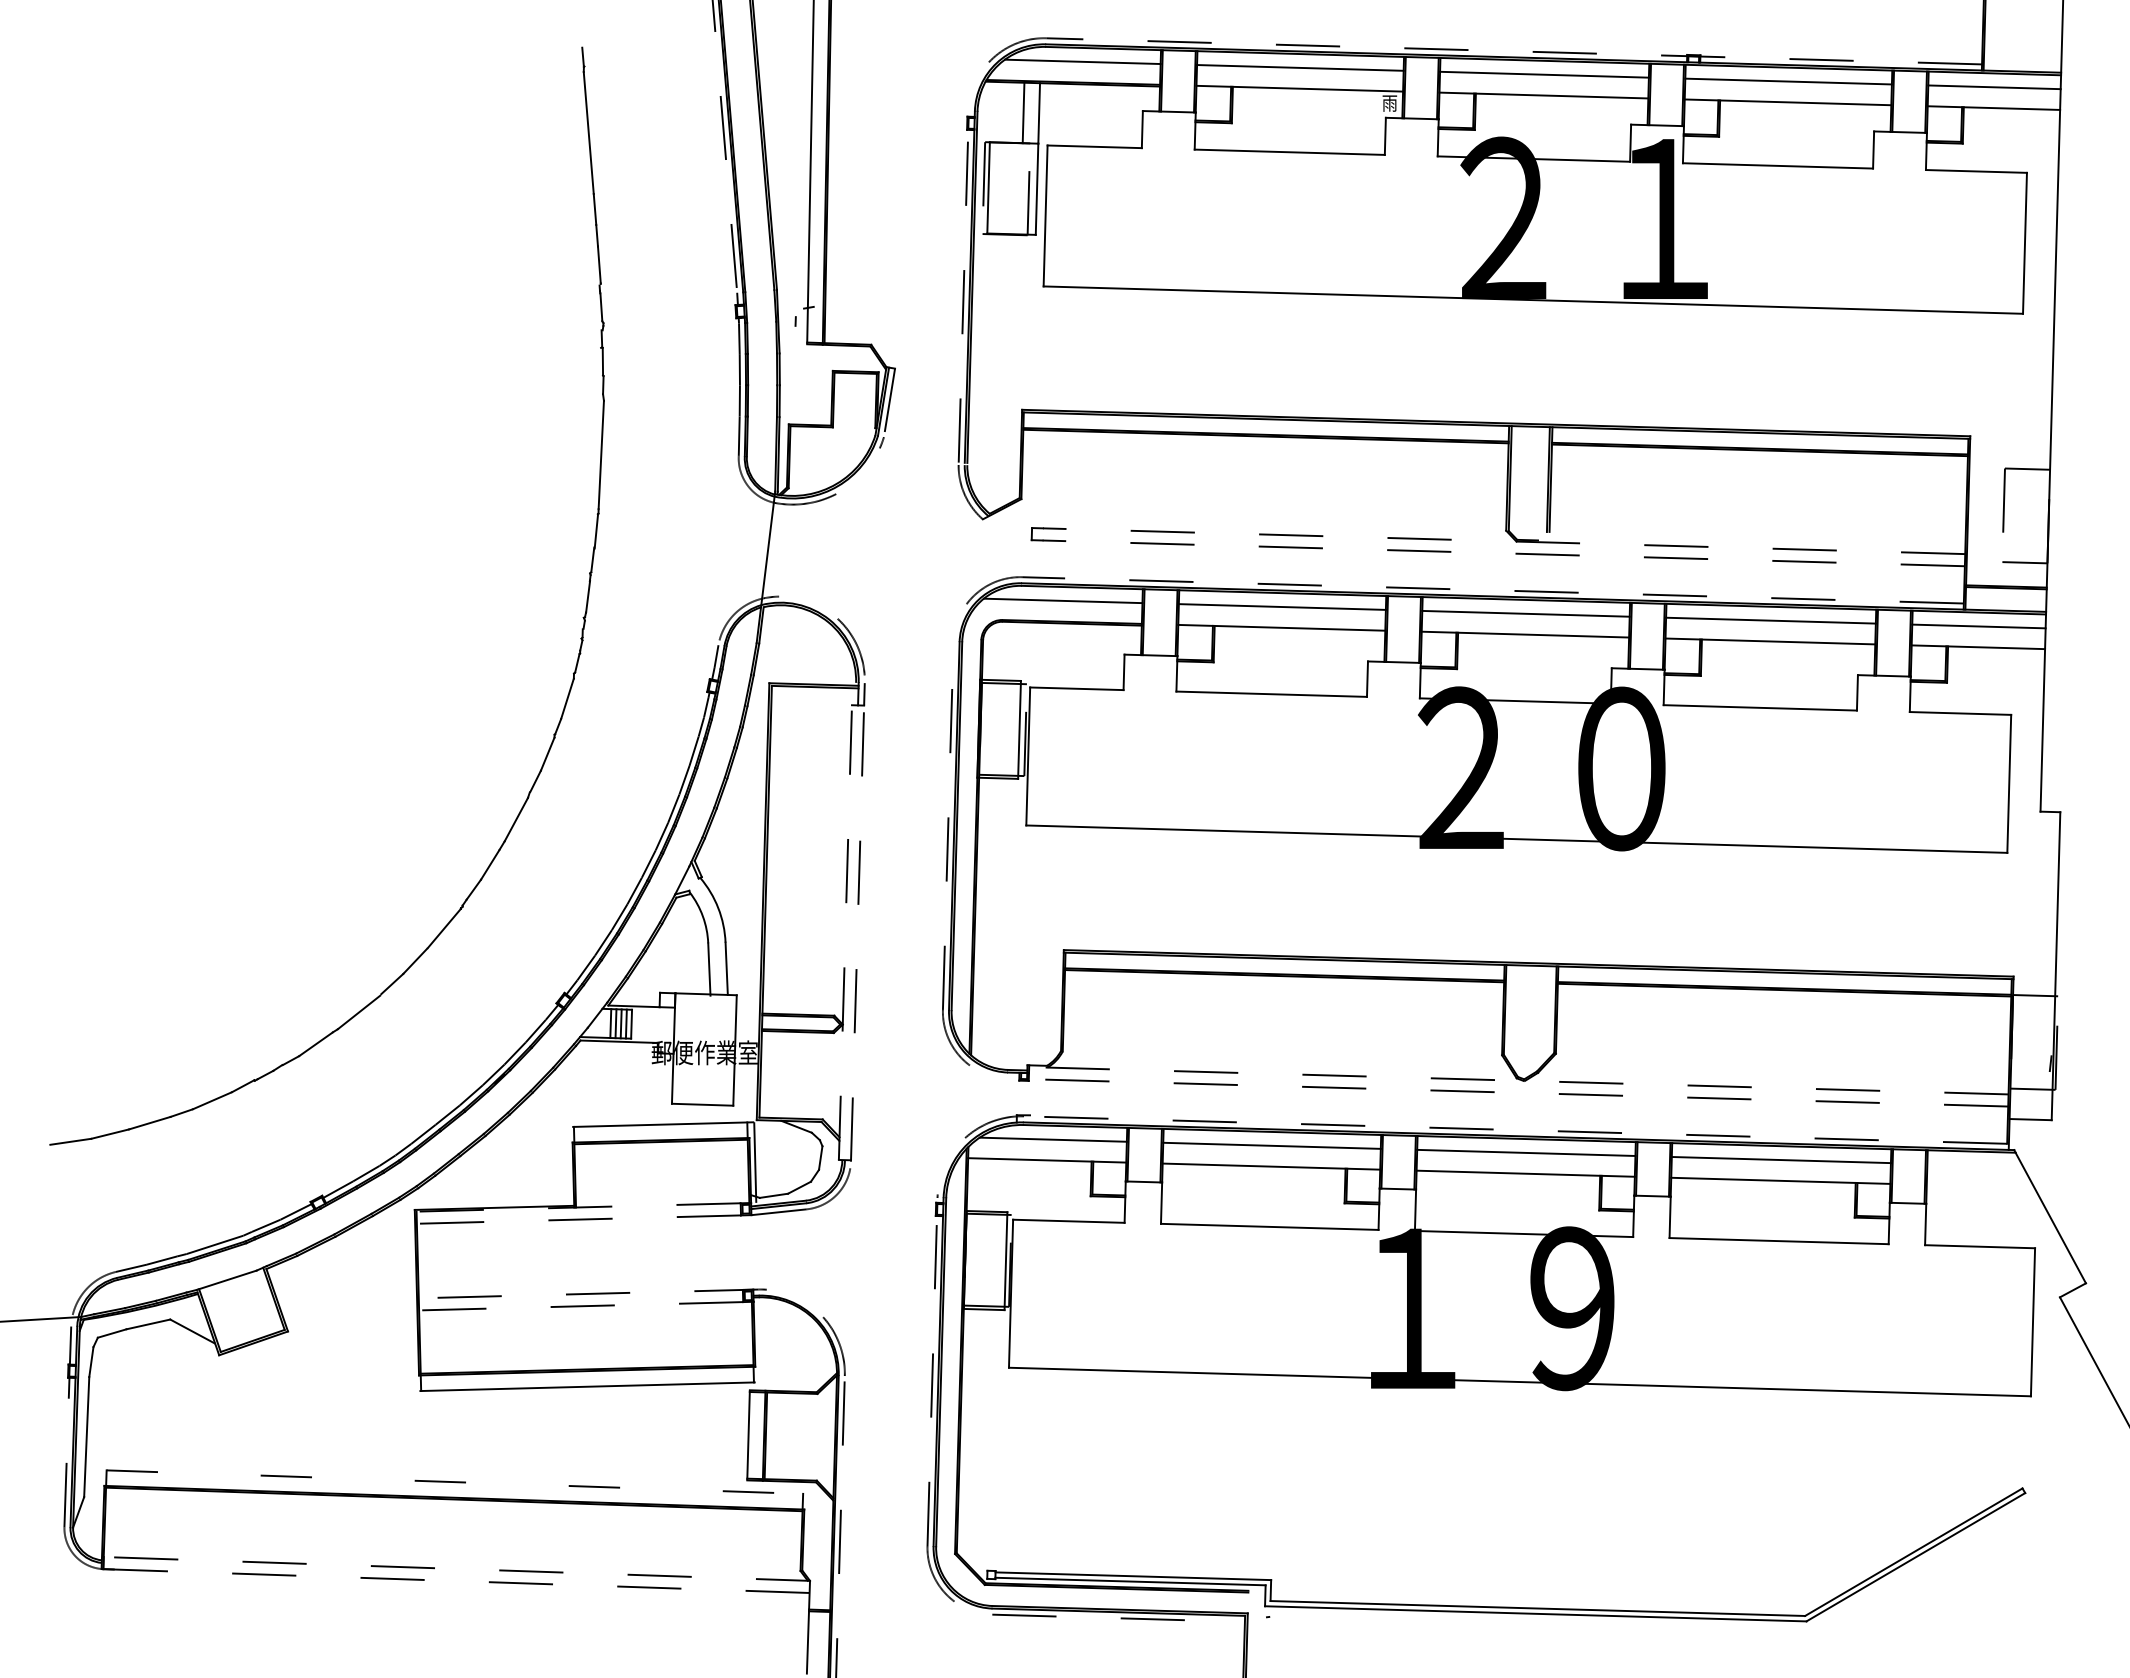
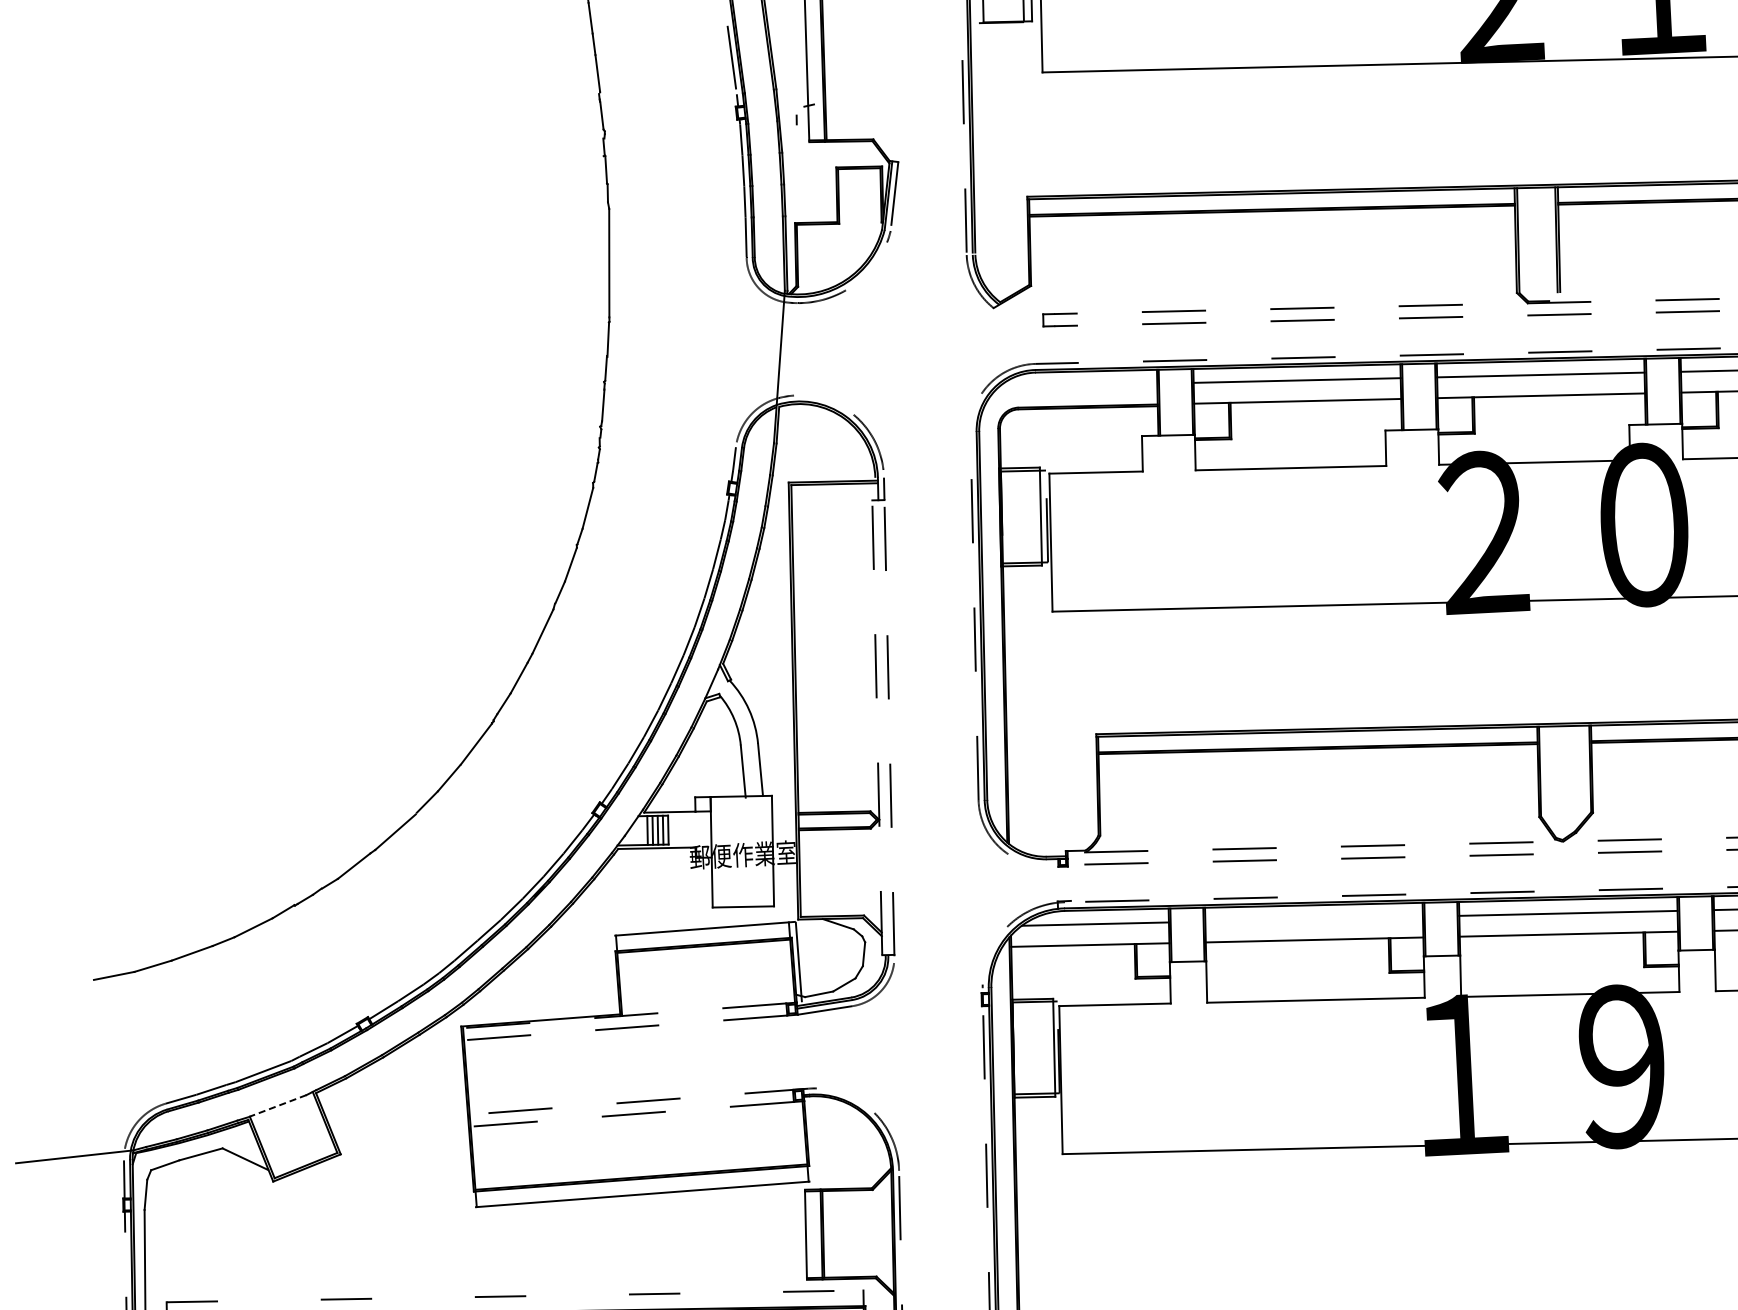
line: (1062, 600) -> (1077, 385), removed
line: (1271, 1145) -> (1313, 918), removed
line: (226, 1280) -> (276, 1106), solid -> dashed

